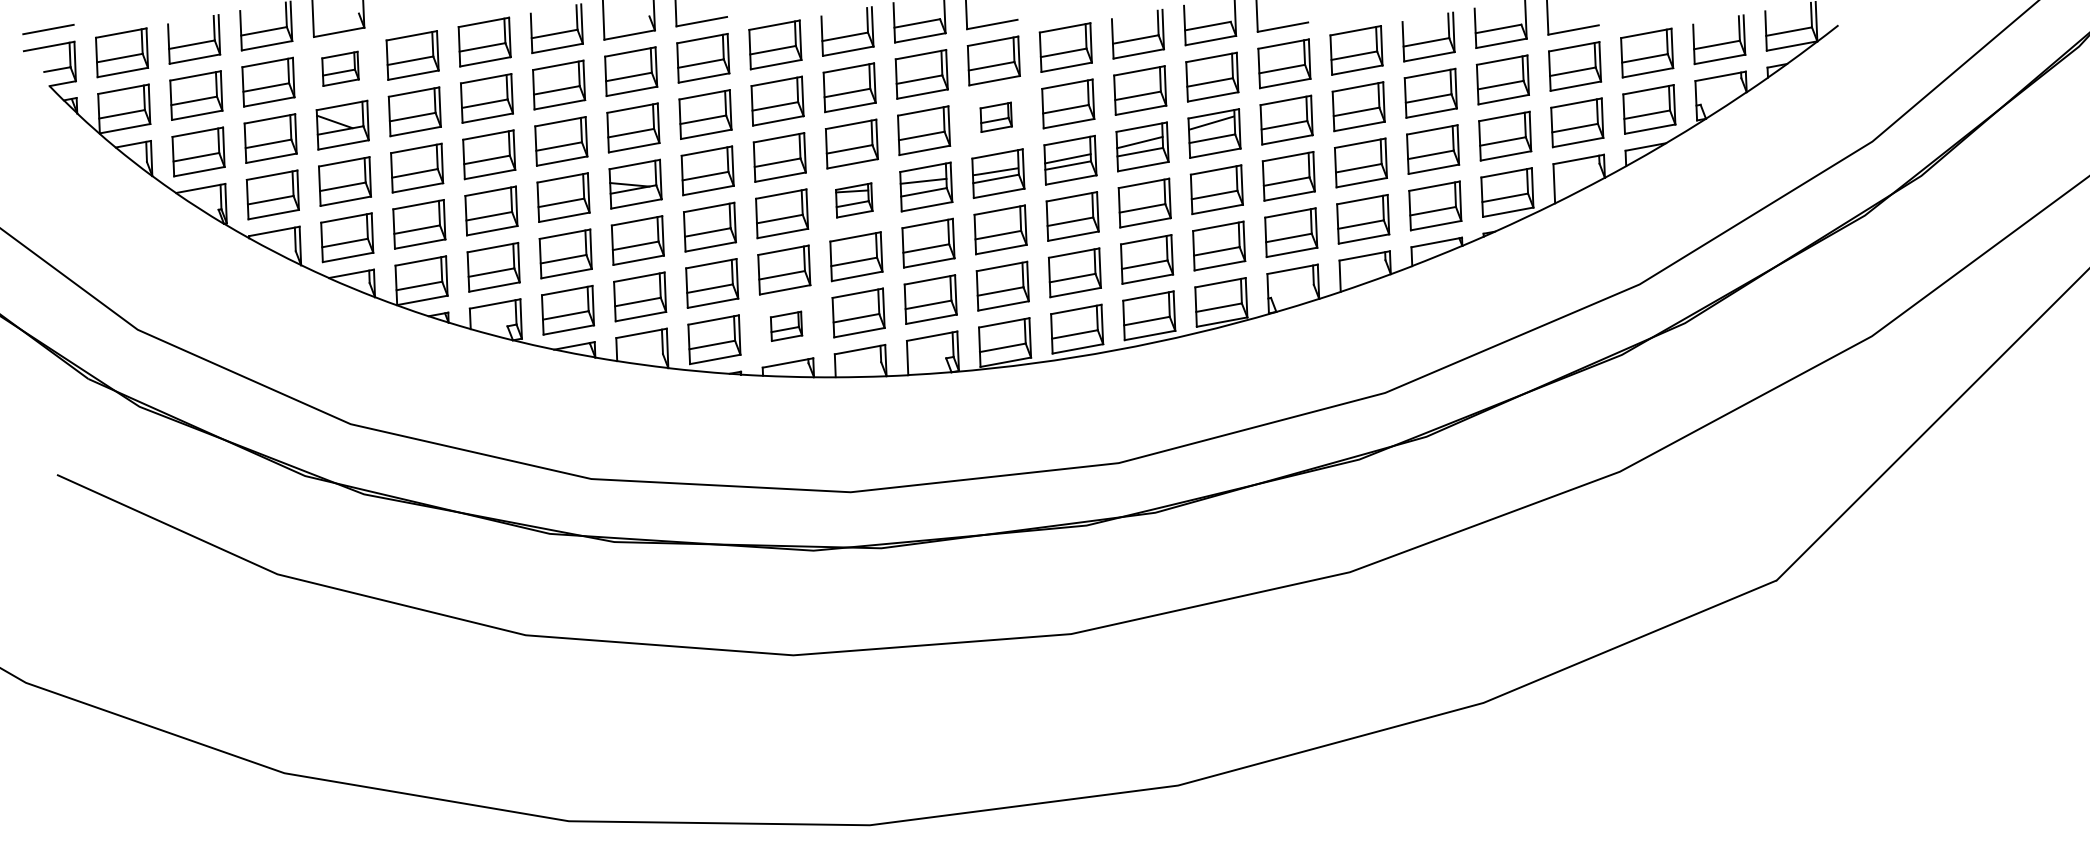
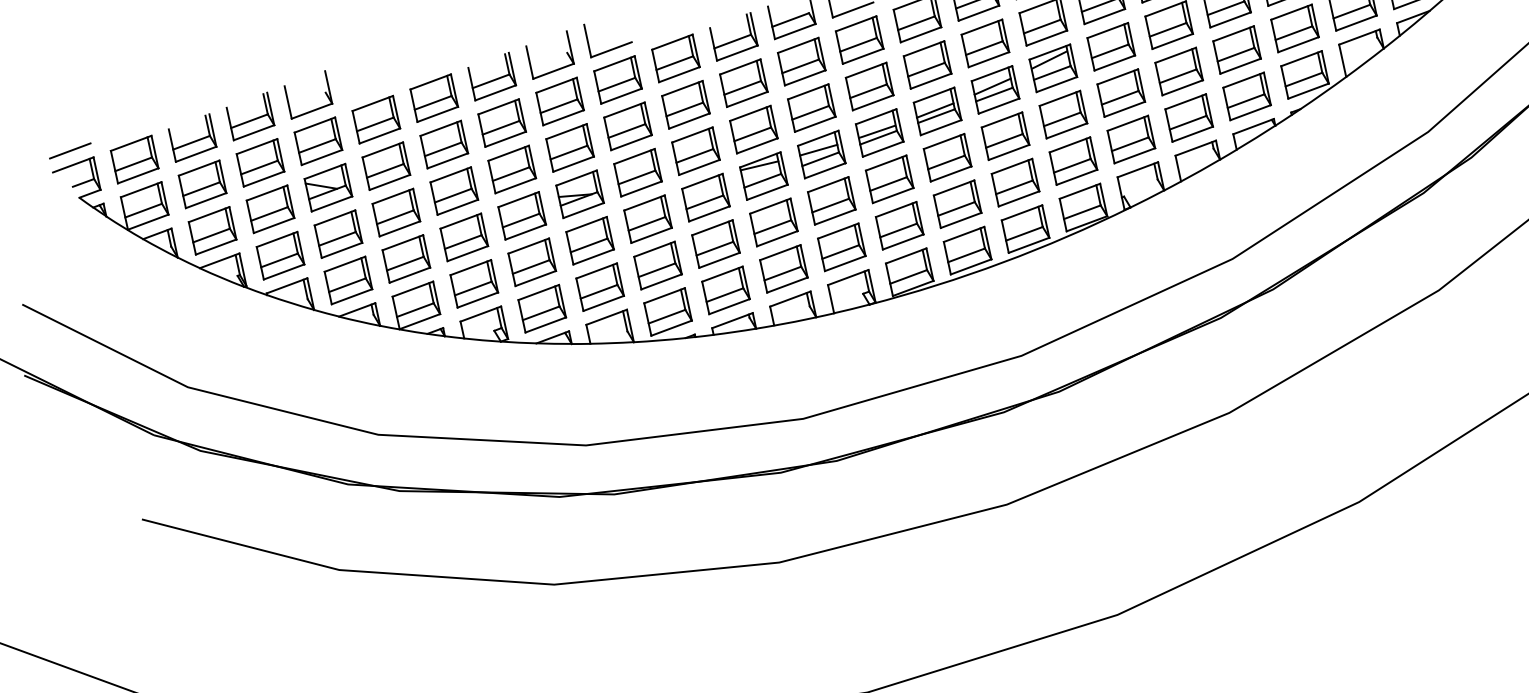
part: (340, 68) -> (318, 140), size x1.43
part: (996, 117) -> (870, 86), size x1.67
part: (854, 200) -> (764, 176), size x1.43
part: (786, 326) -> (725, 290), size x1.67

